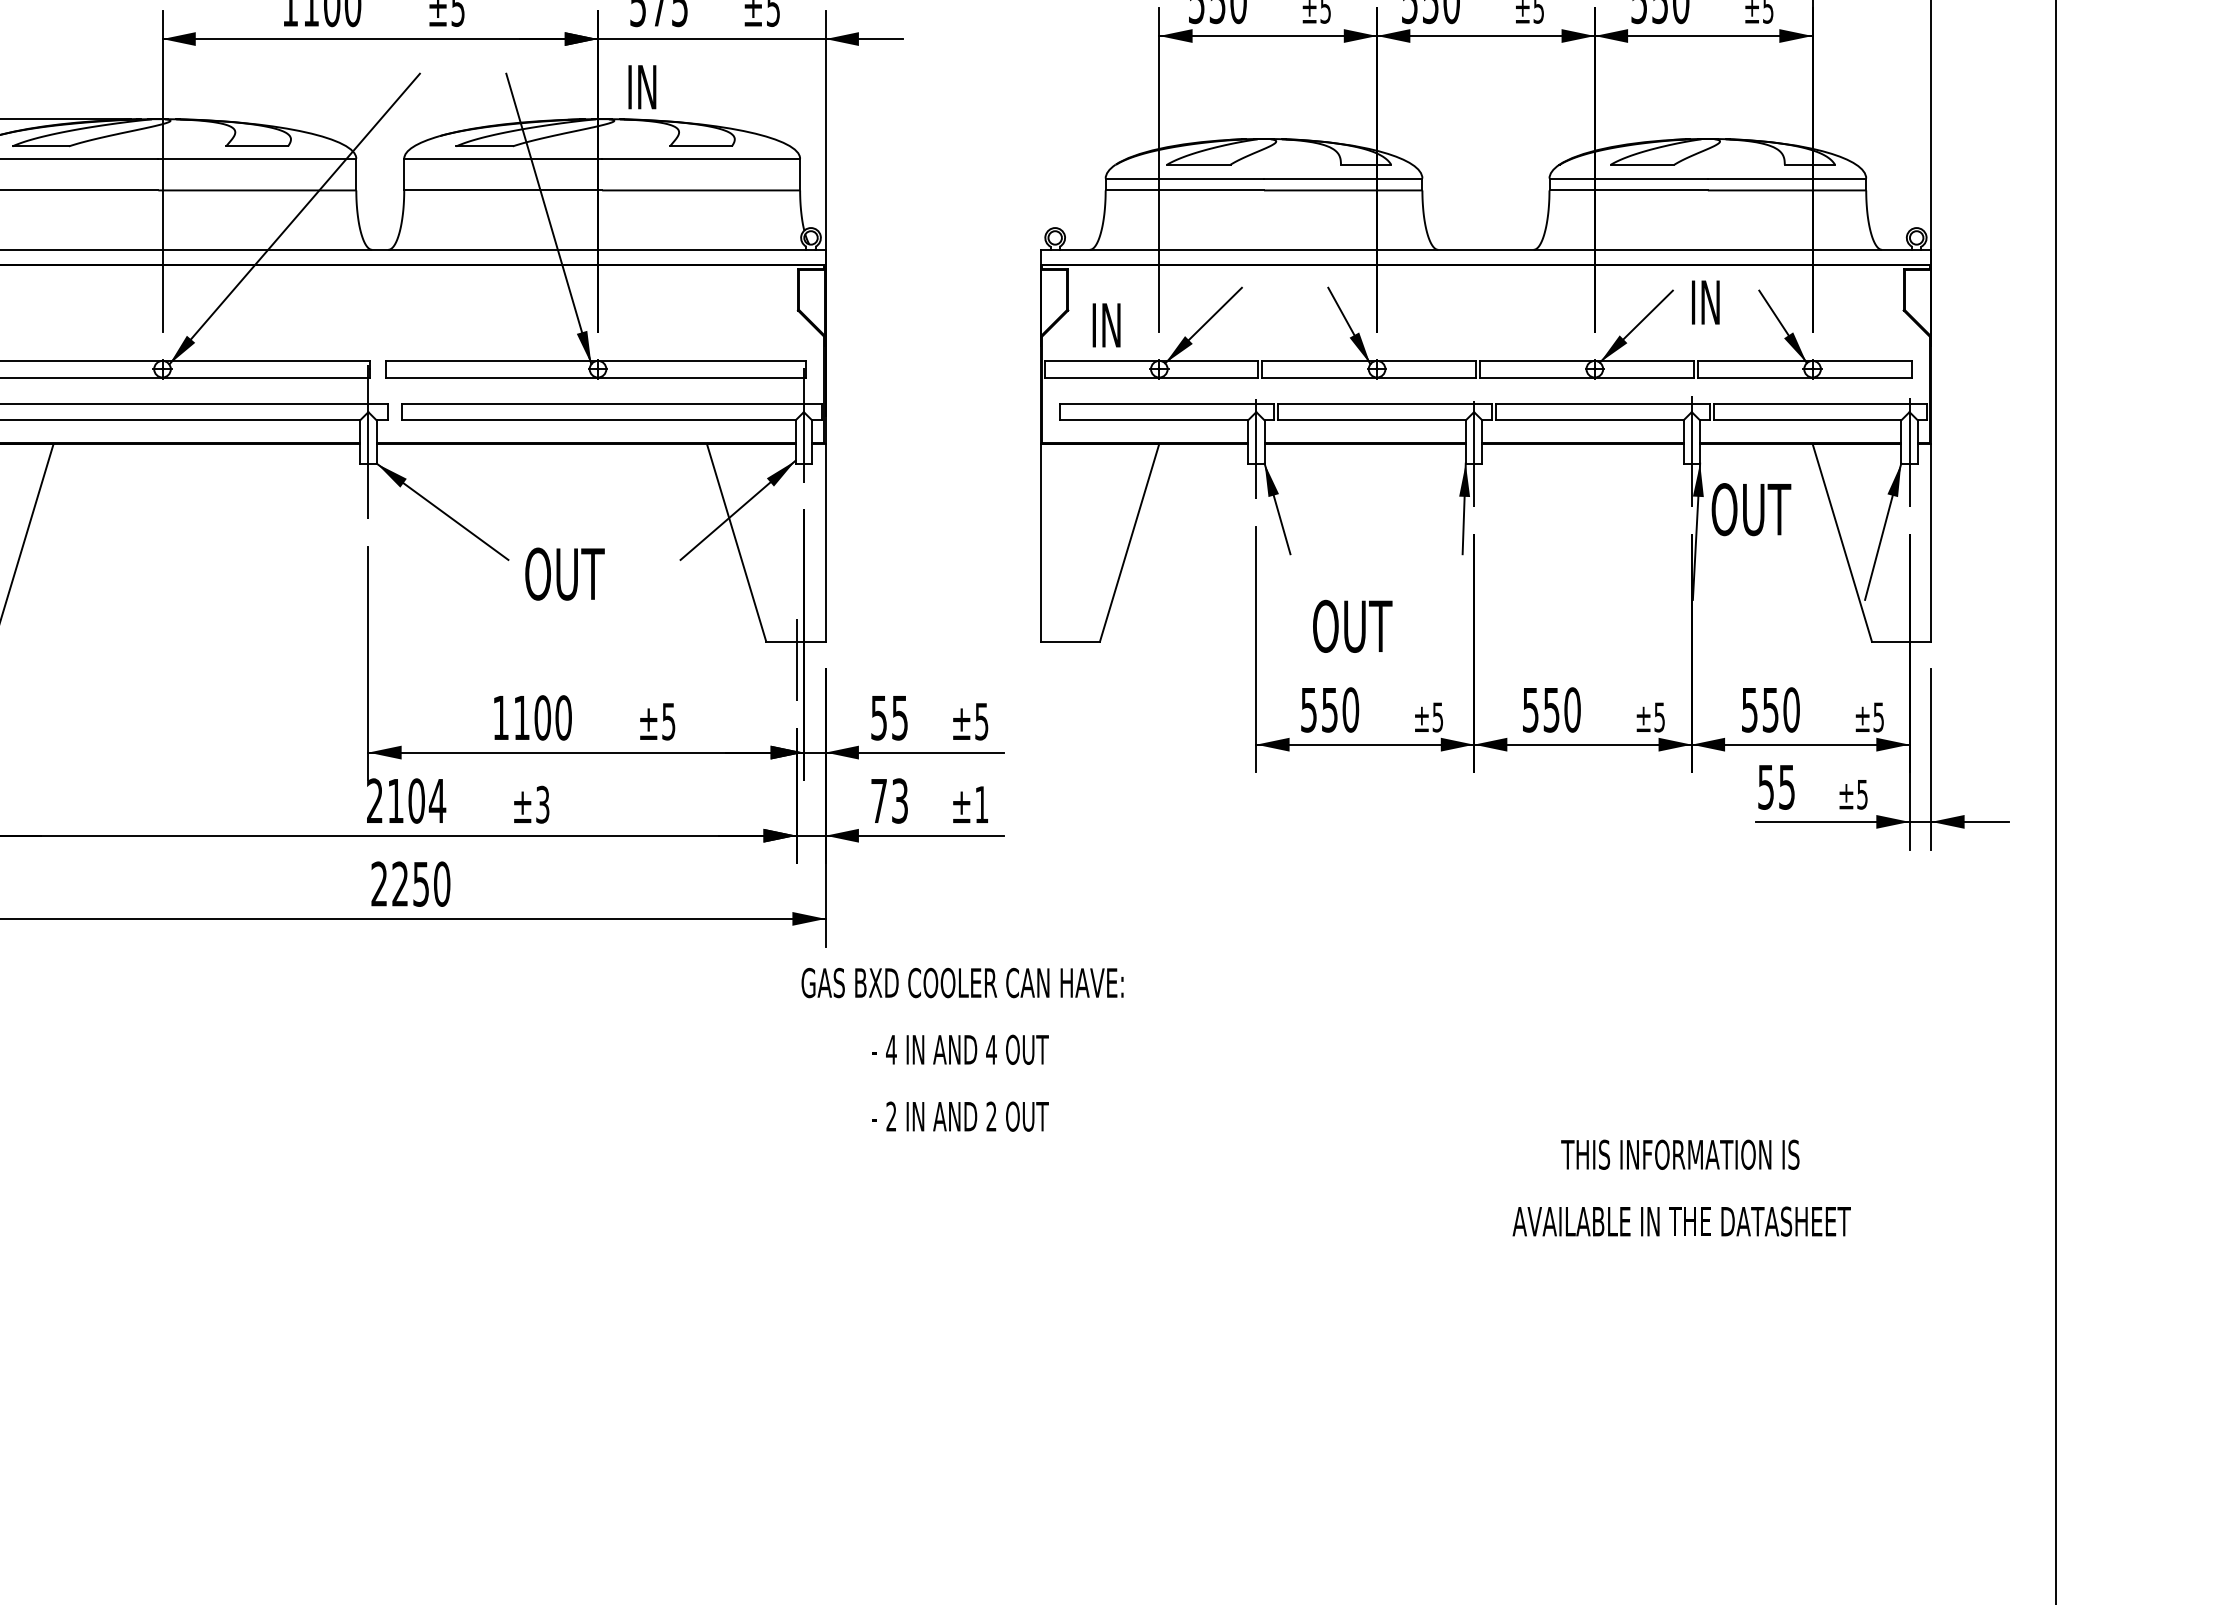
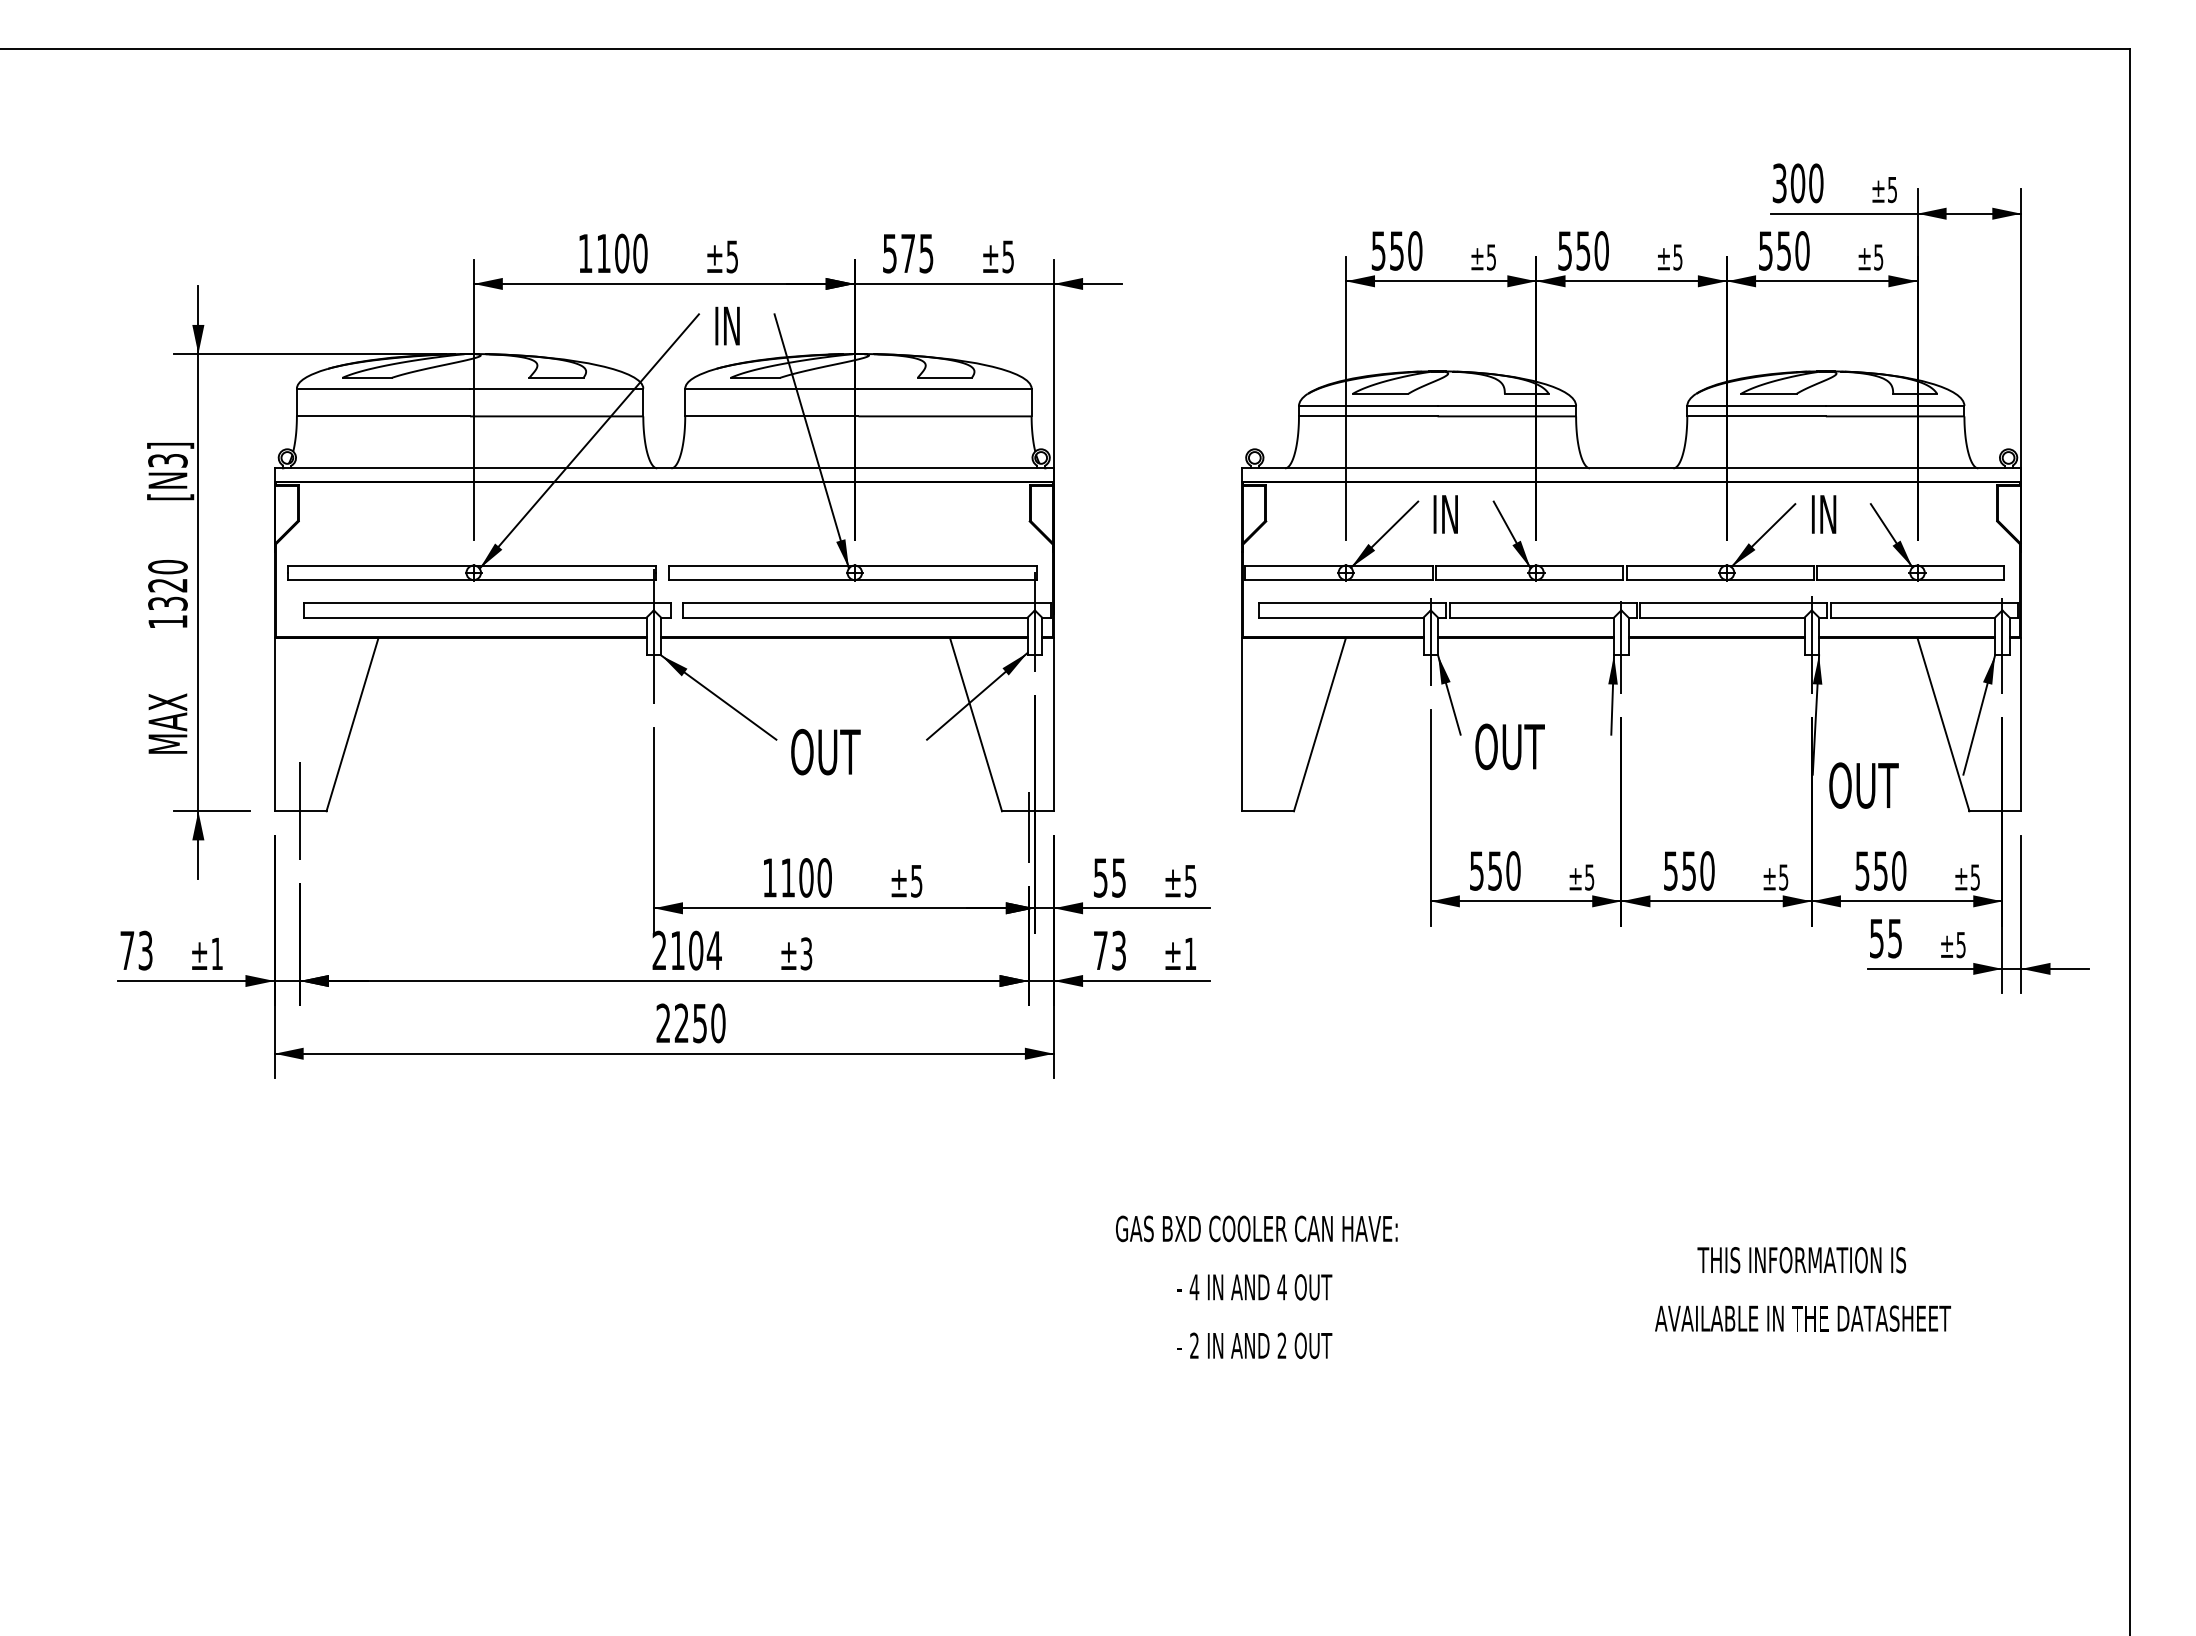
text: (642, 86) -> (727, 325), moved
text: (1106, 325) -> (1445, 514), moved
text: (1750, 509) -> (1863, 785), moved
text: (1352, 626) -> (1509, 746), moved
text: (962, 1050) -> (1256, 1287), moved

